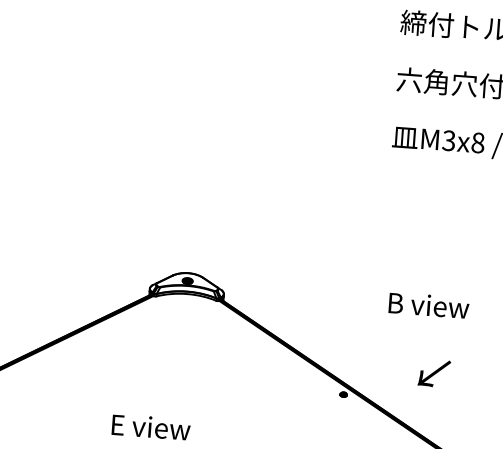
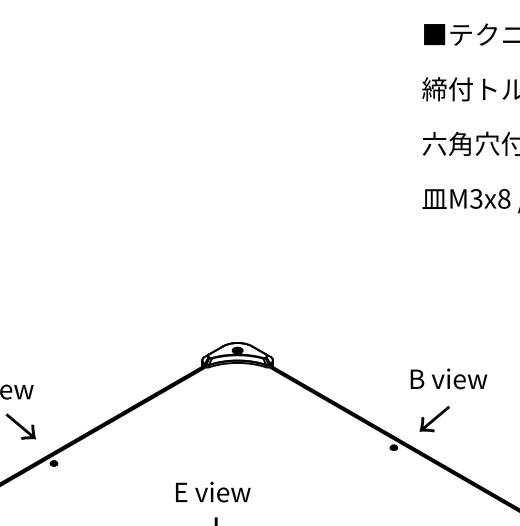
text: (428, 305) -> (448, 378), moved
text: (434, 373) -> (434, 419), moved

